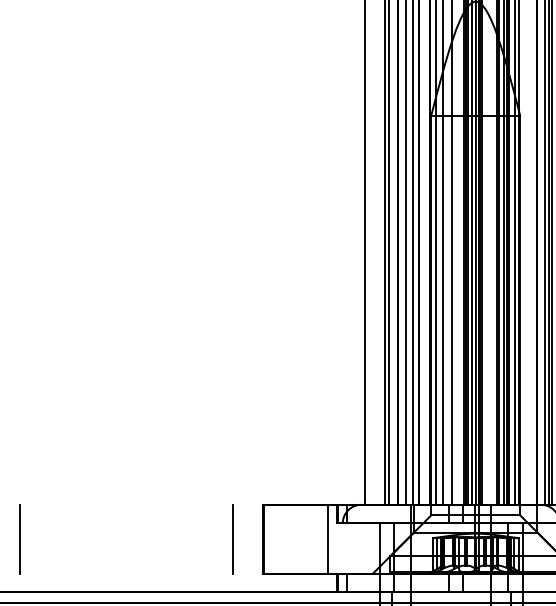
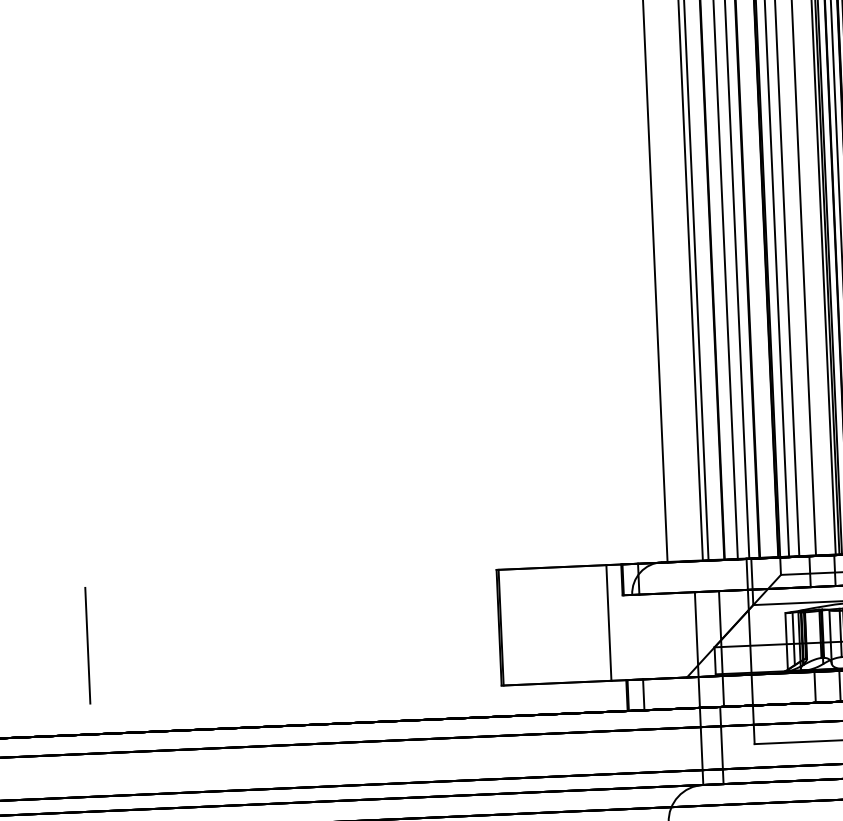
line: (232, 539) -> (447, 630), removed

